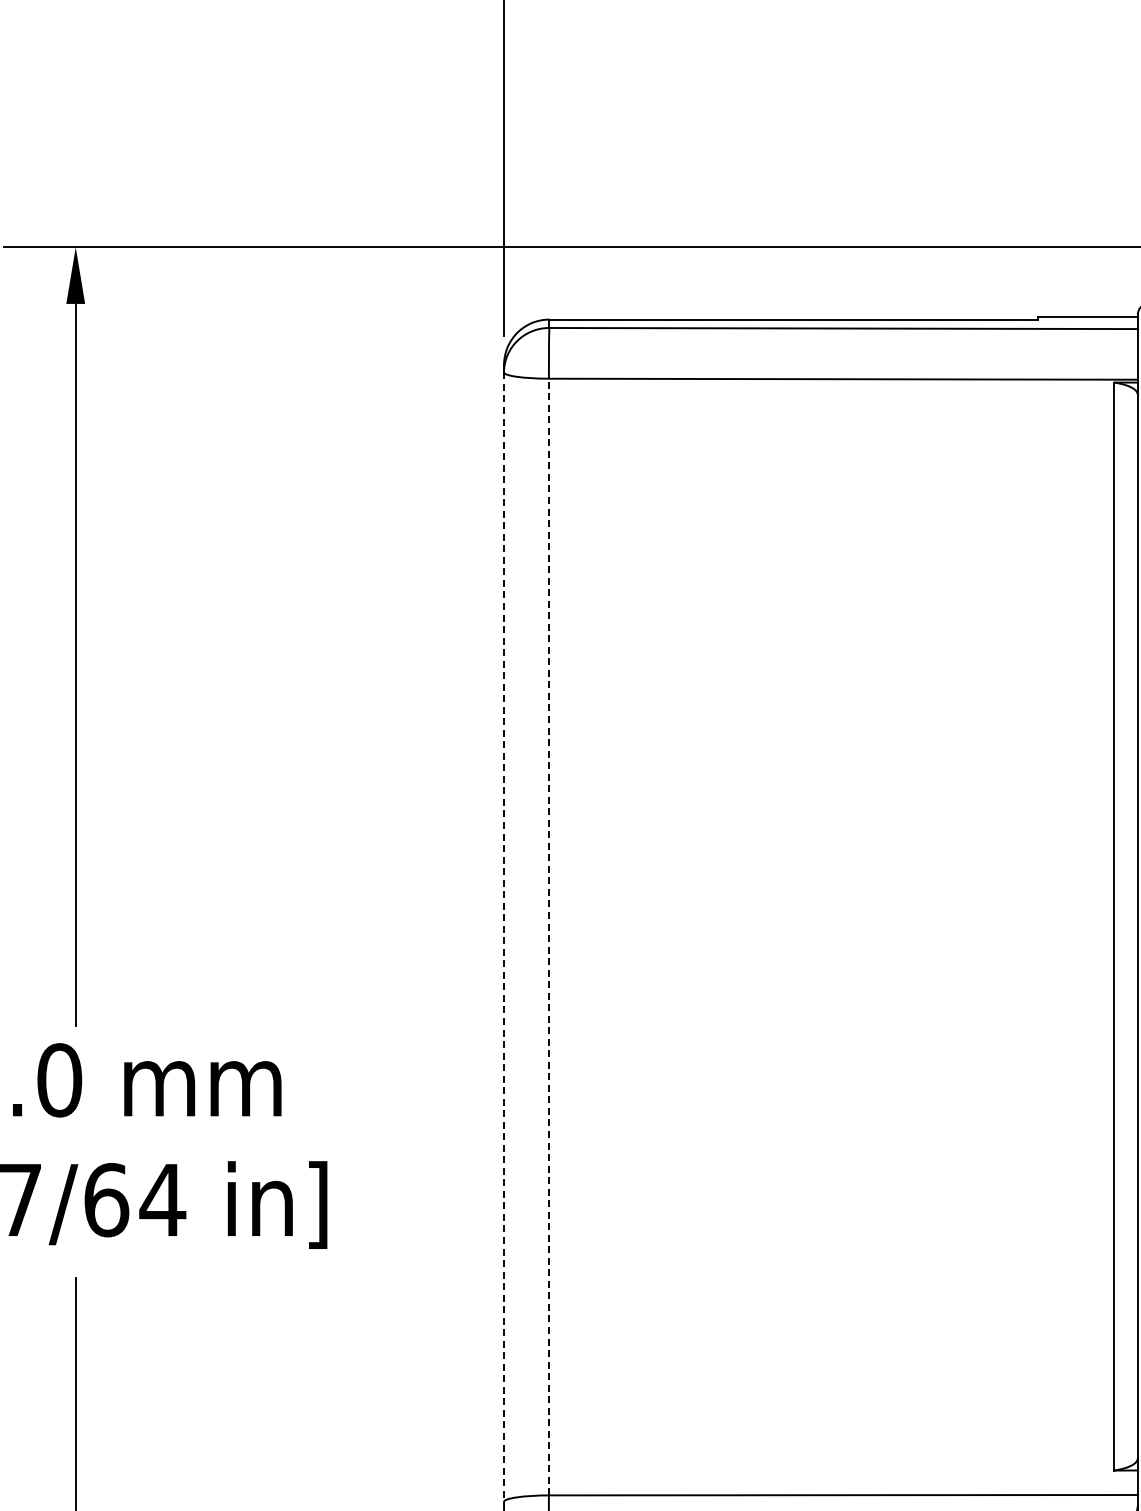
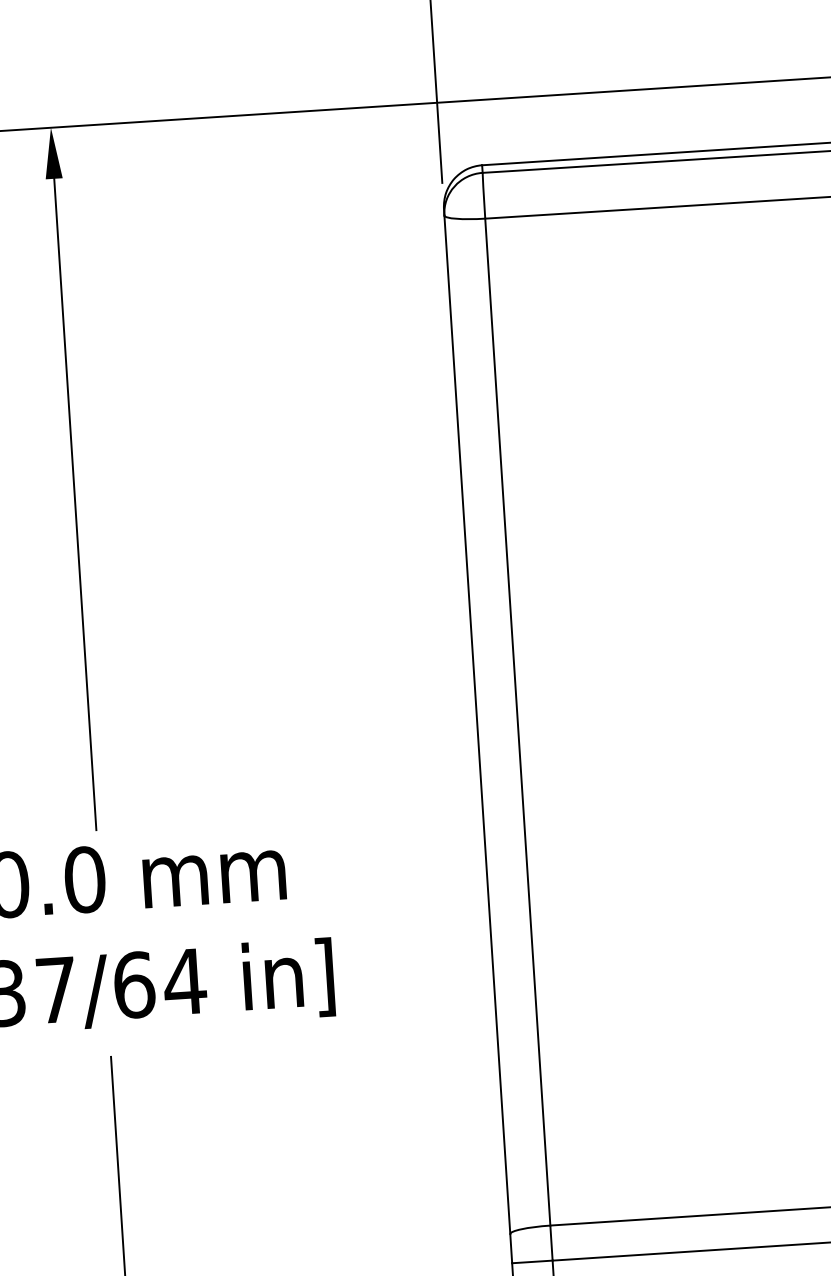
line: (548, 936) -> (517, 721), dashed -> solid
line: (504, 937) -> (477, 725), dashed -> solid

